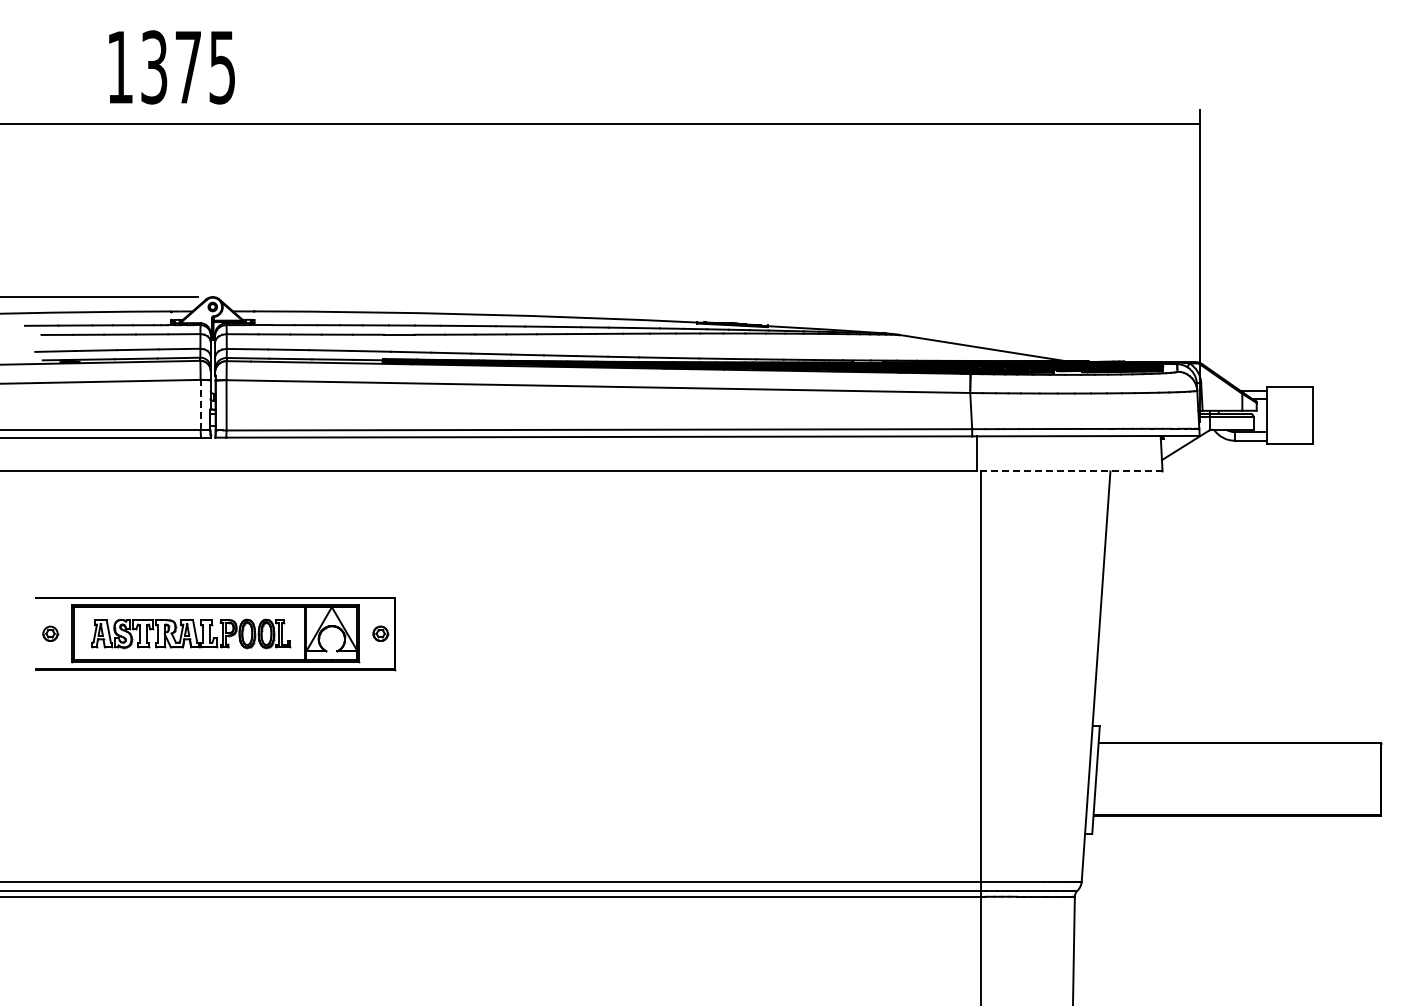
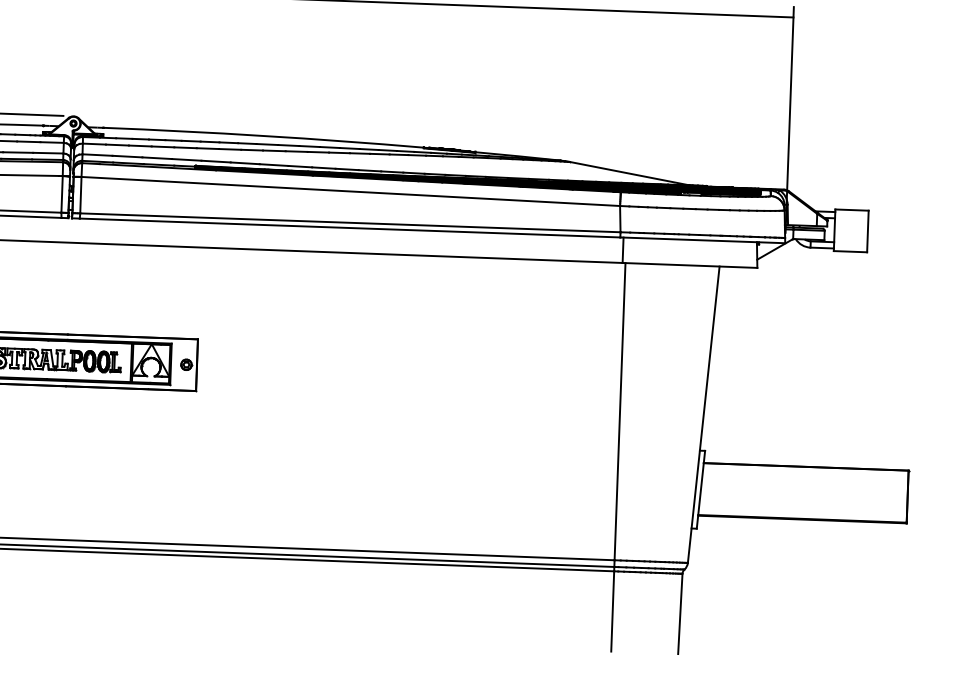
line: (200, 404) -> (62, 193), dashed -> solid
line: (1069, 471) -> (689, 265), dashed -> solid

